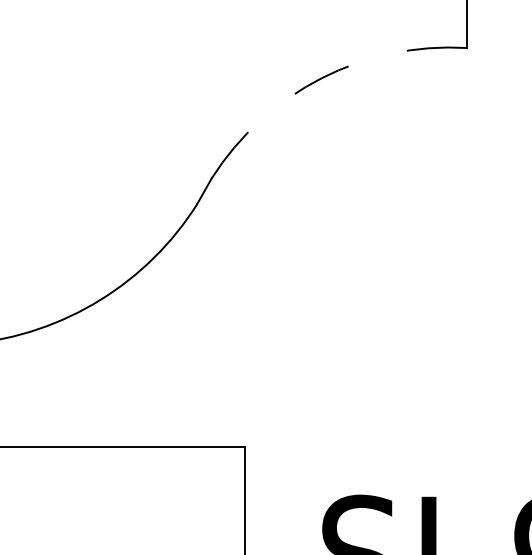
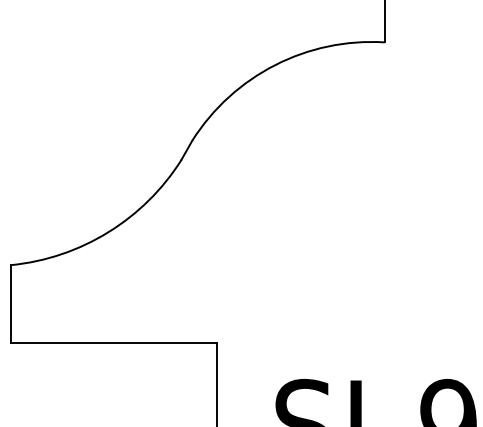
arc: (322, 78) -> (275, 65), dashed -> solid

